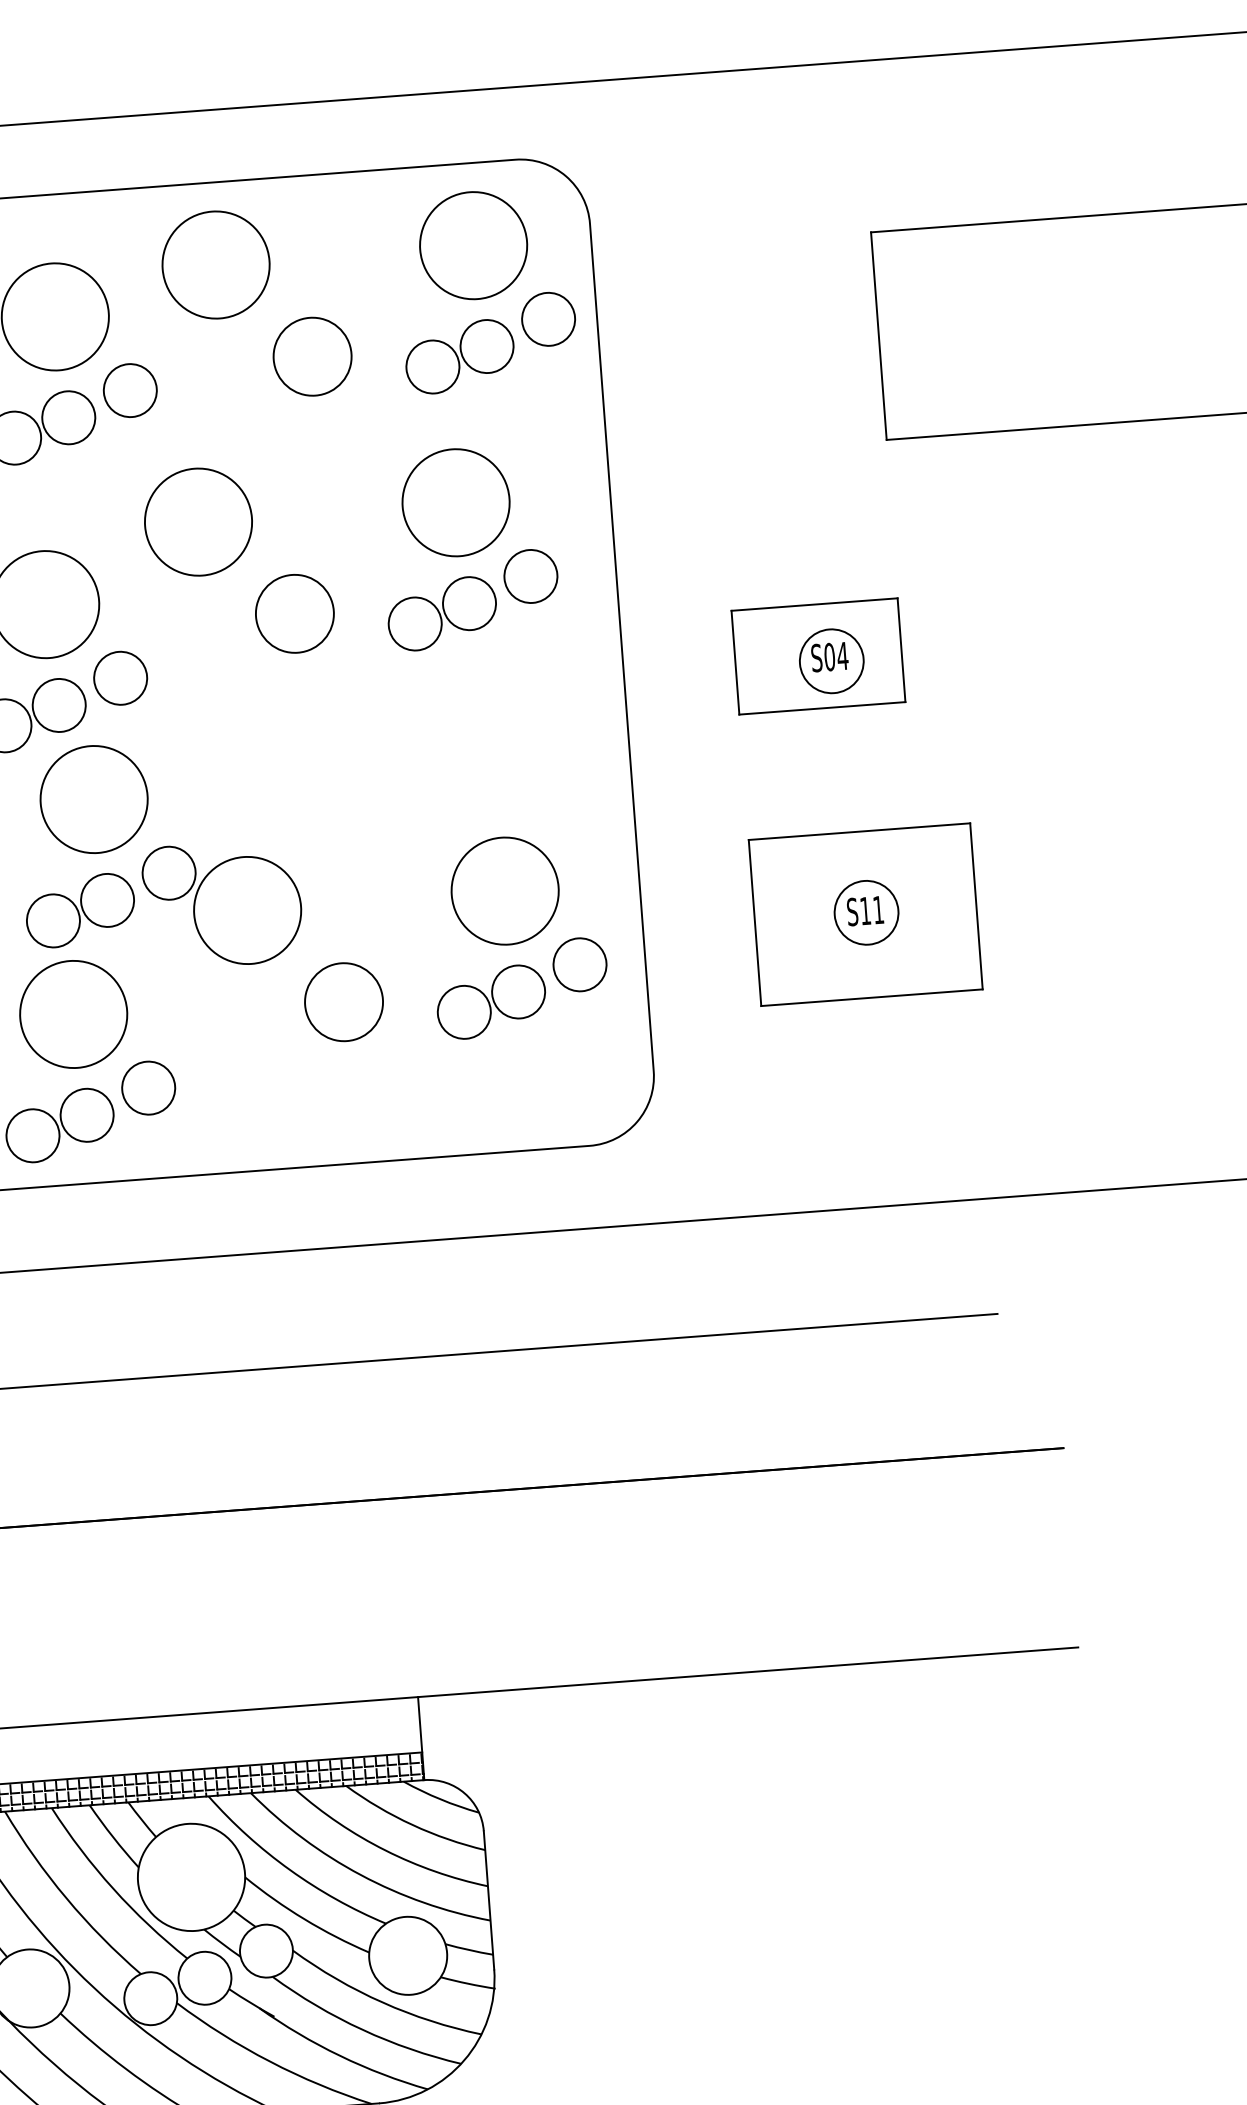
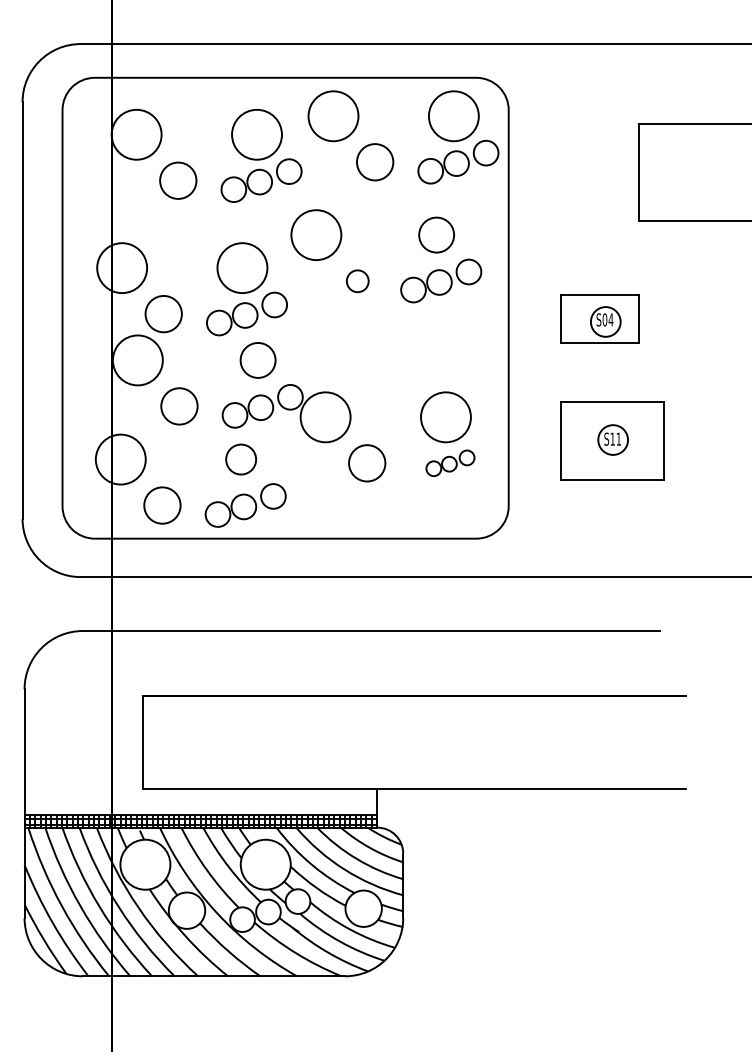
circle: (455, 501) -> (436, 234), size x0.7
circle: (293, 614) -> (357, 281), size x0.6
circle: (92, 799) -> (257, 360), size x0.7
part: (522, 989) -> (450, 463), size x0.6
circle: (74, 1014) -> (241, 459), size x0.6

